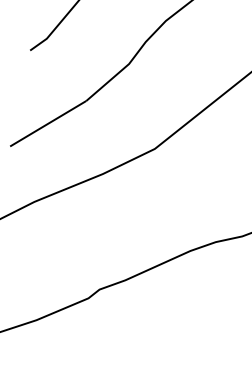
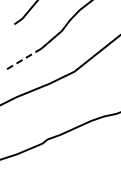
line: (47, 123) -> (22, 59), solid -> dashed

